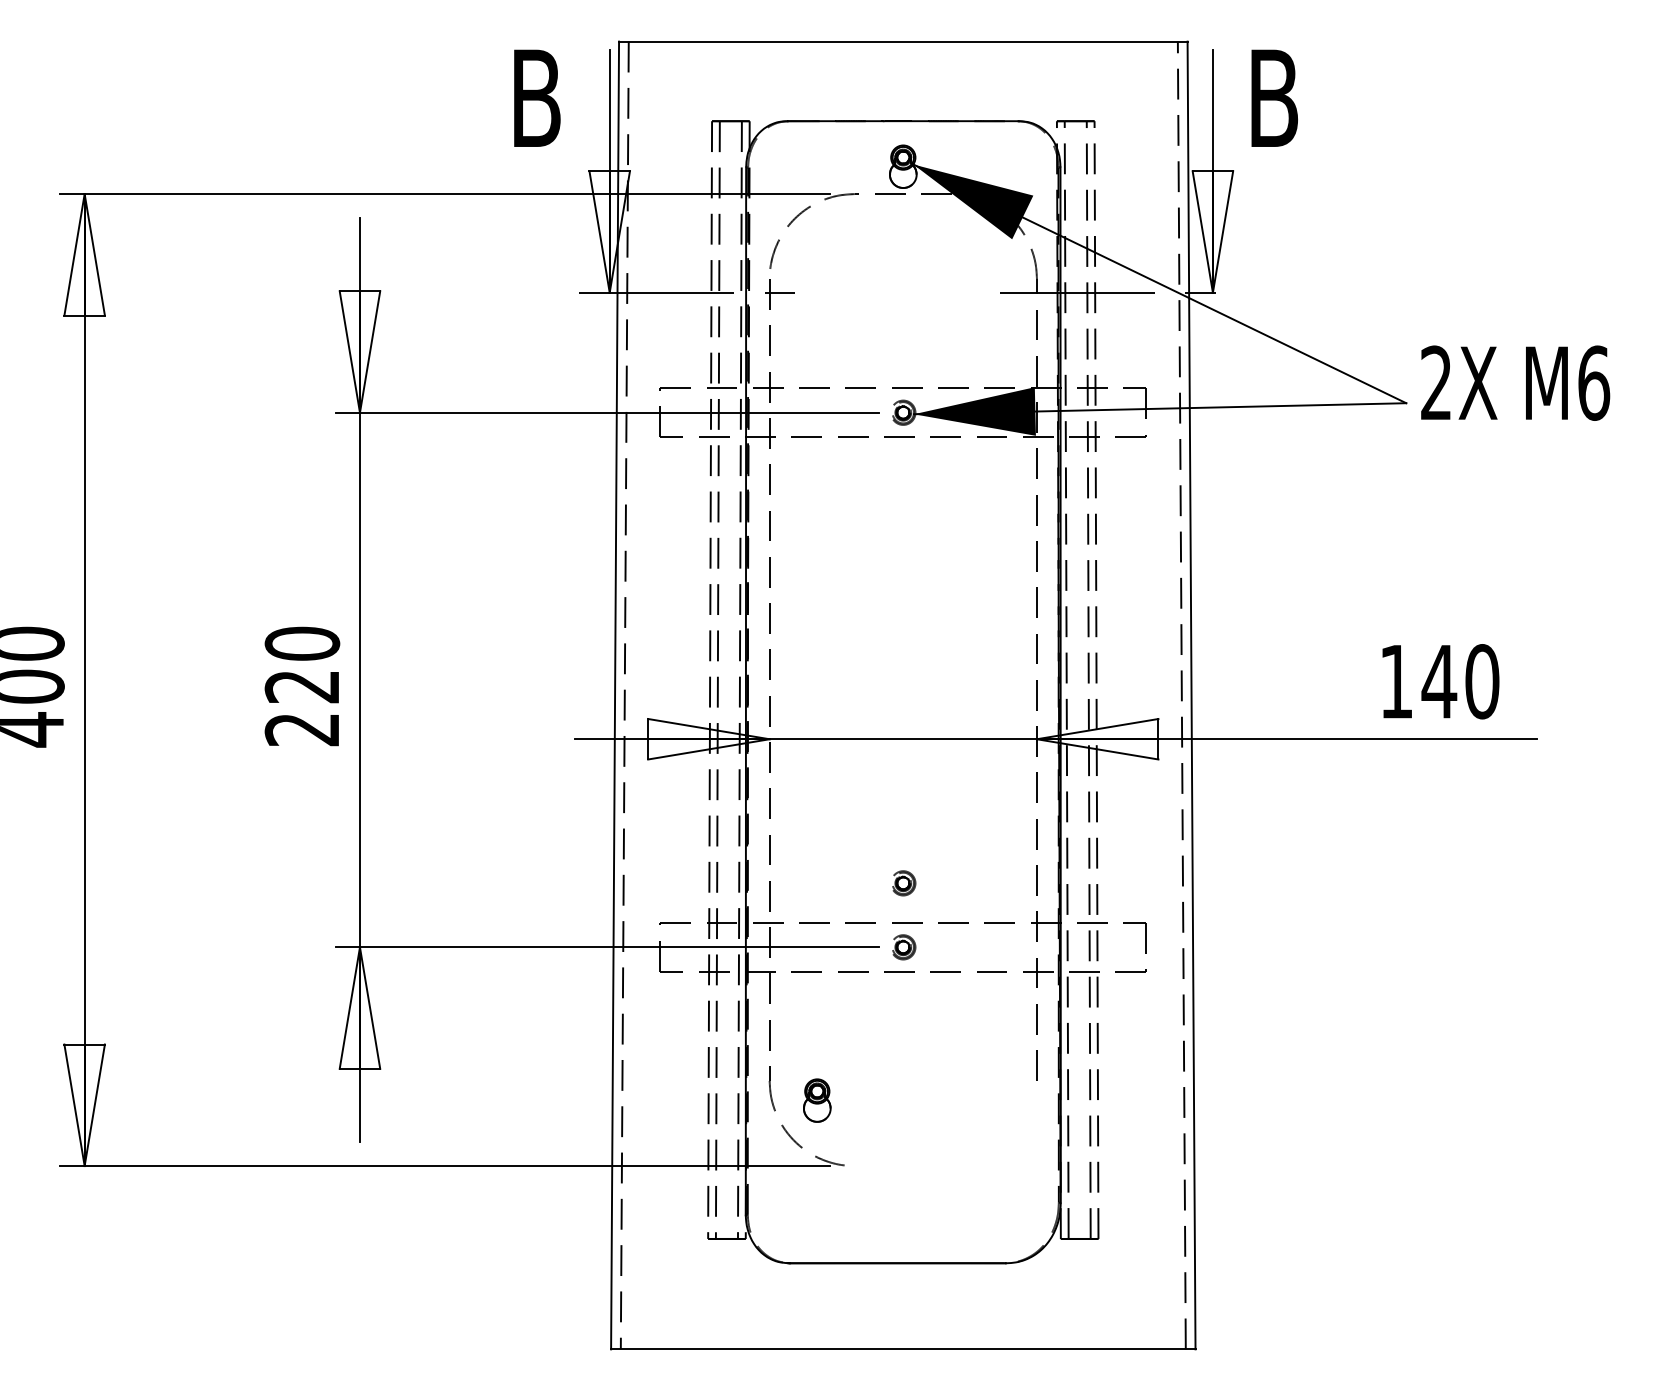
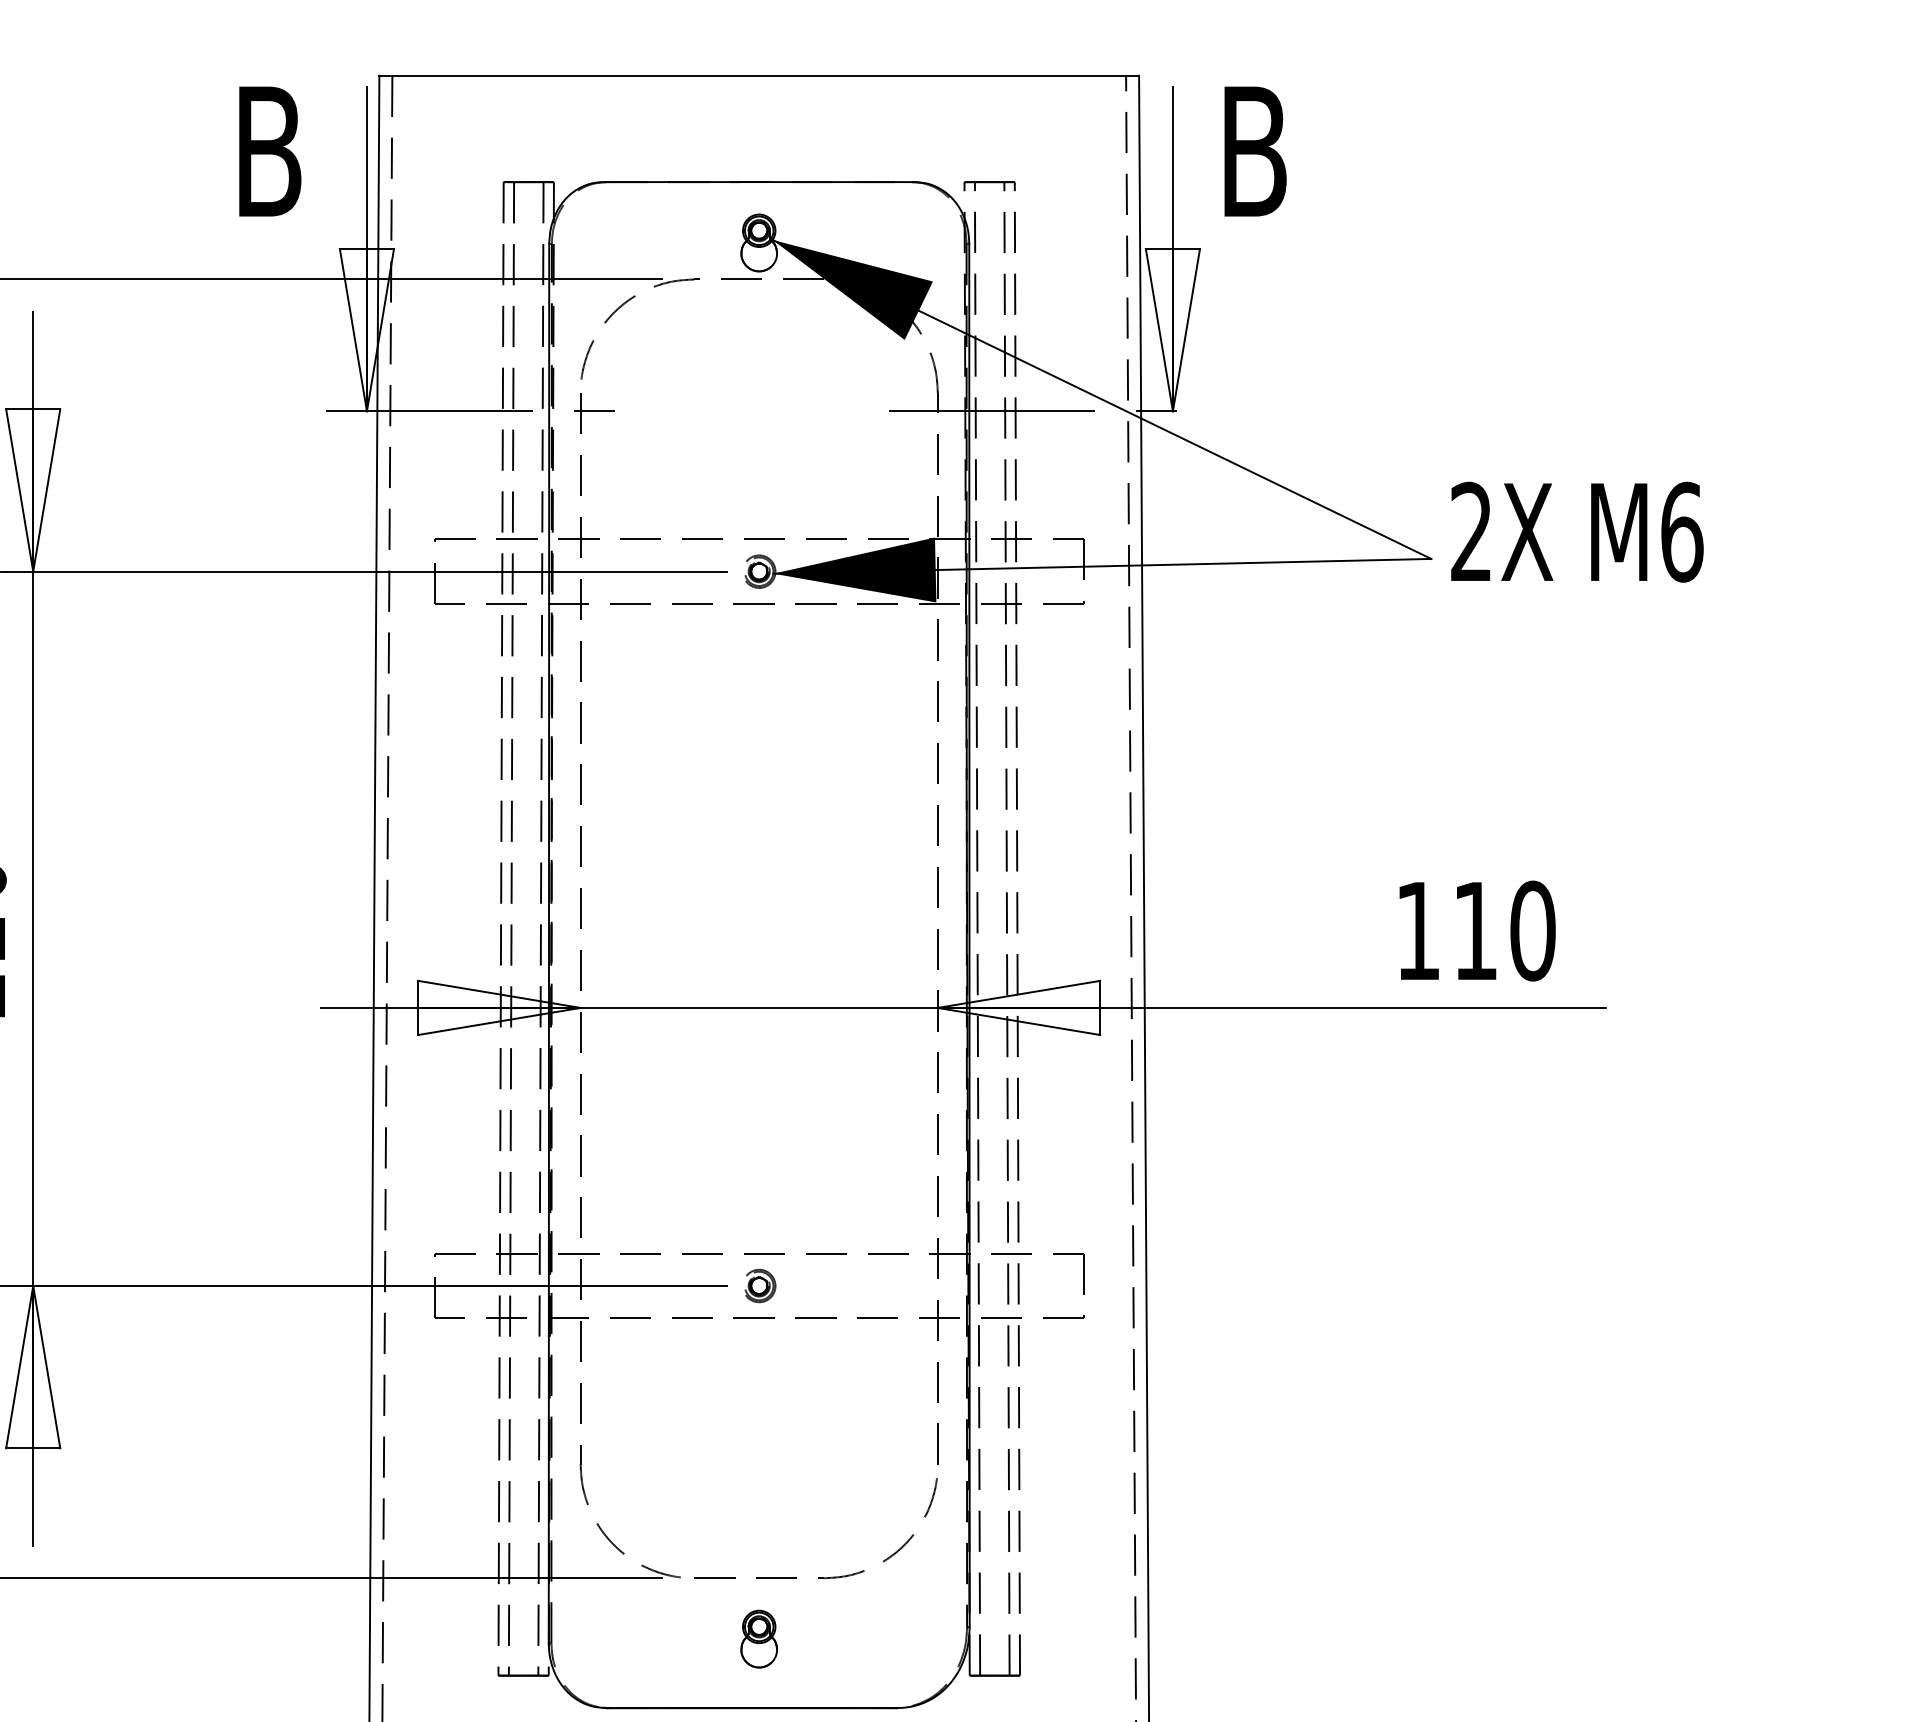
text: (1439, 681) -> (1475, 930), 140 -> 110
part: (904, 883) -> (760, 1200), removed
part: (817, 1100) -> (759, 1638), moved
part: (947, 1165) -> (818, 1577), added

